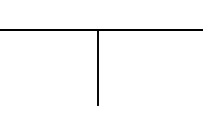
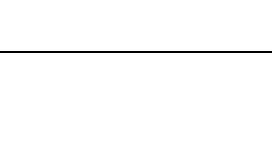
line: (98, 67) -> (108, 97), removed

